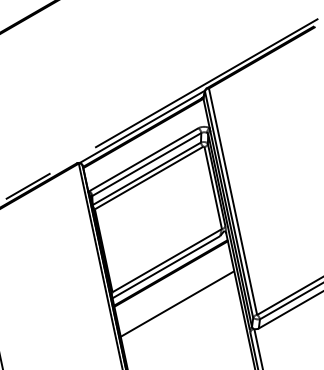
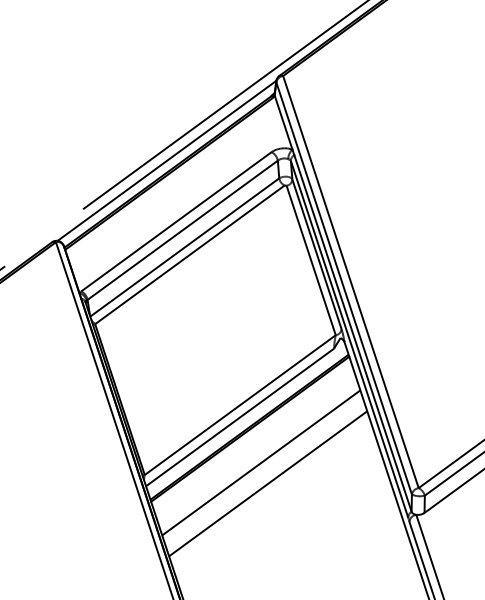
line: (174, 292) -> (260, 462), added

